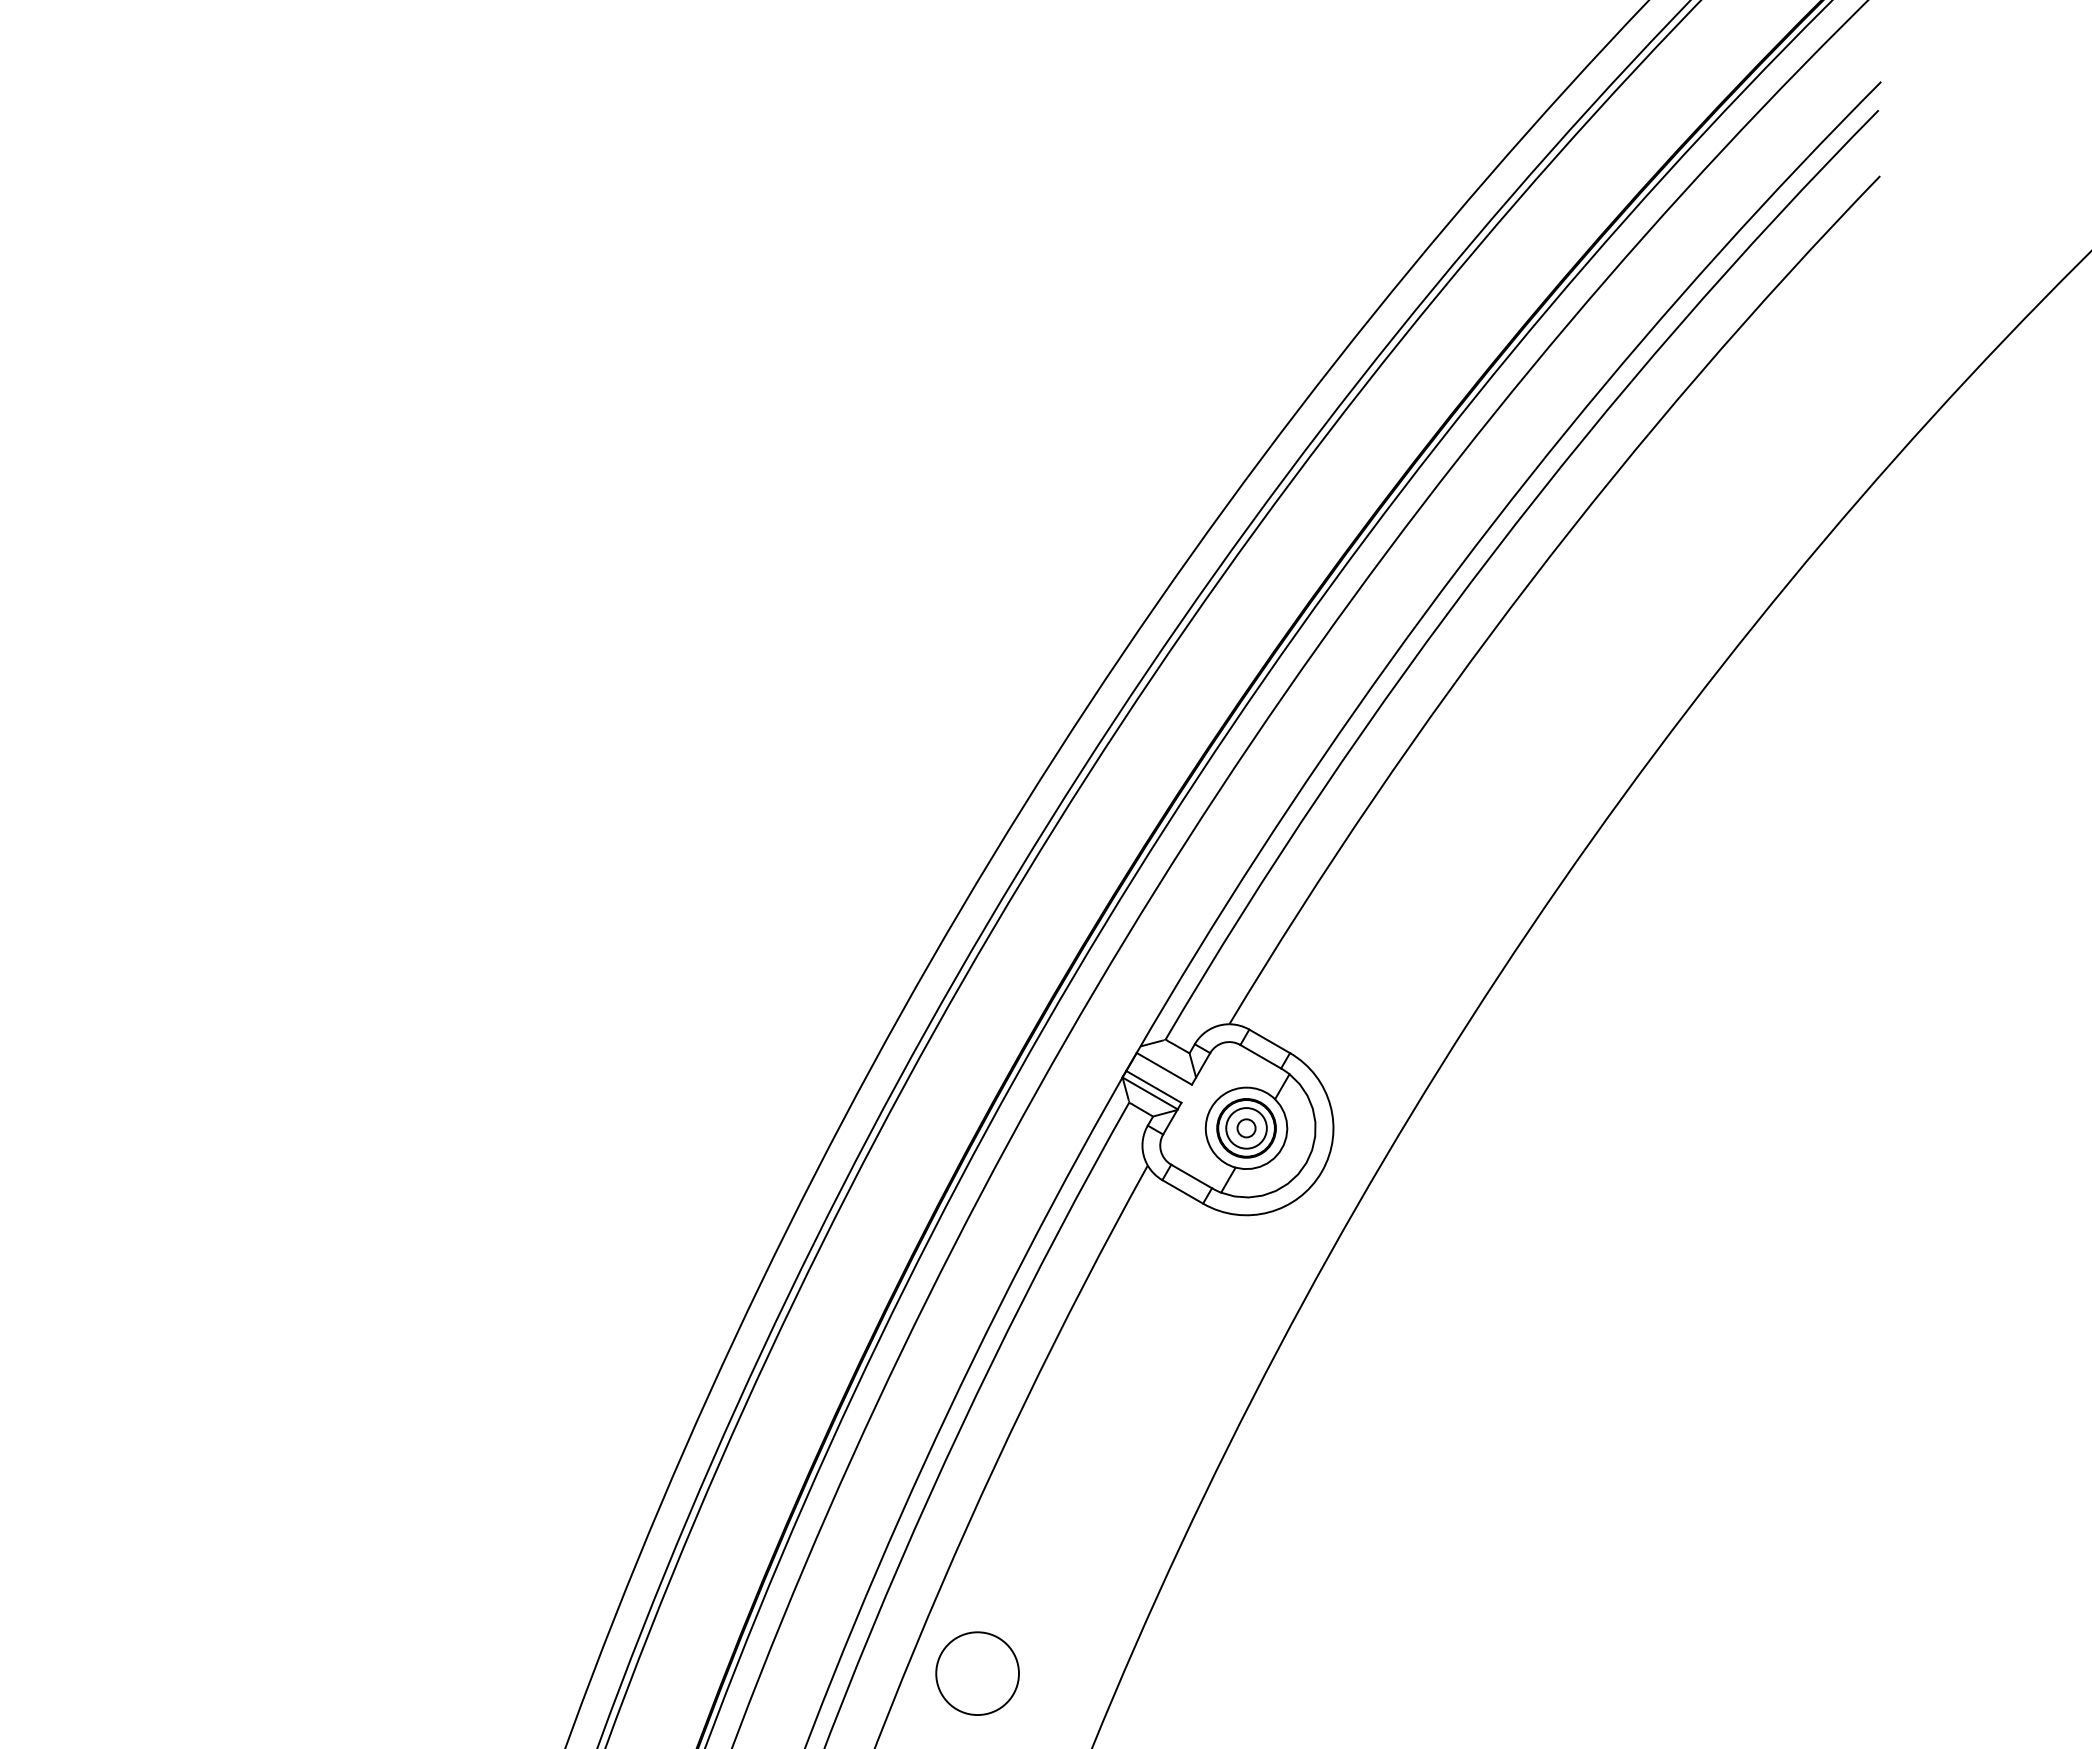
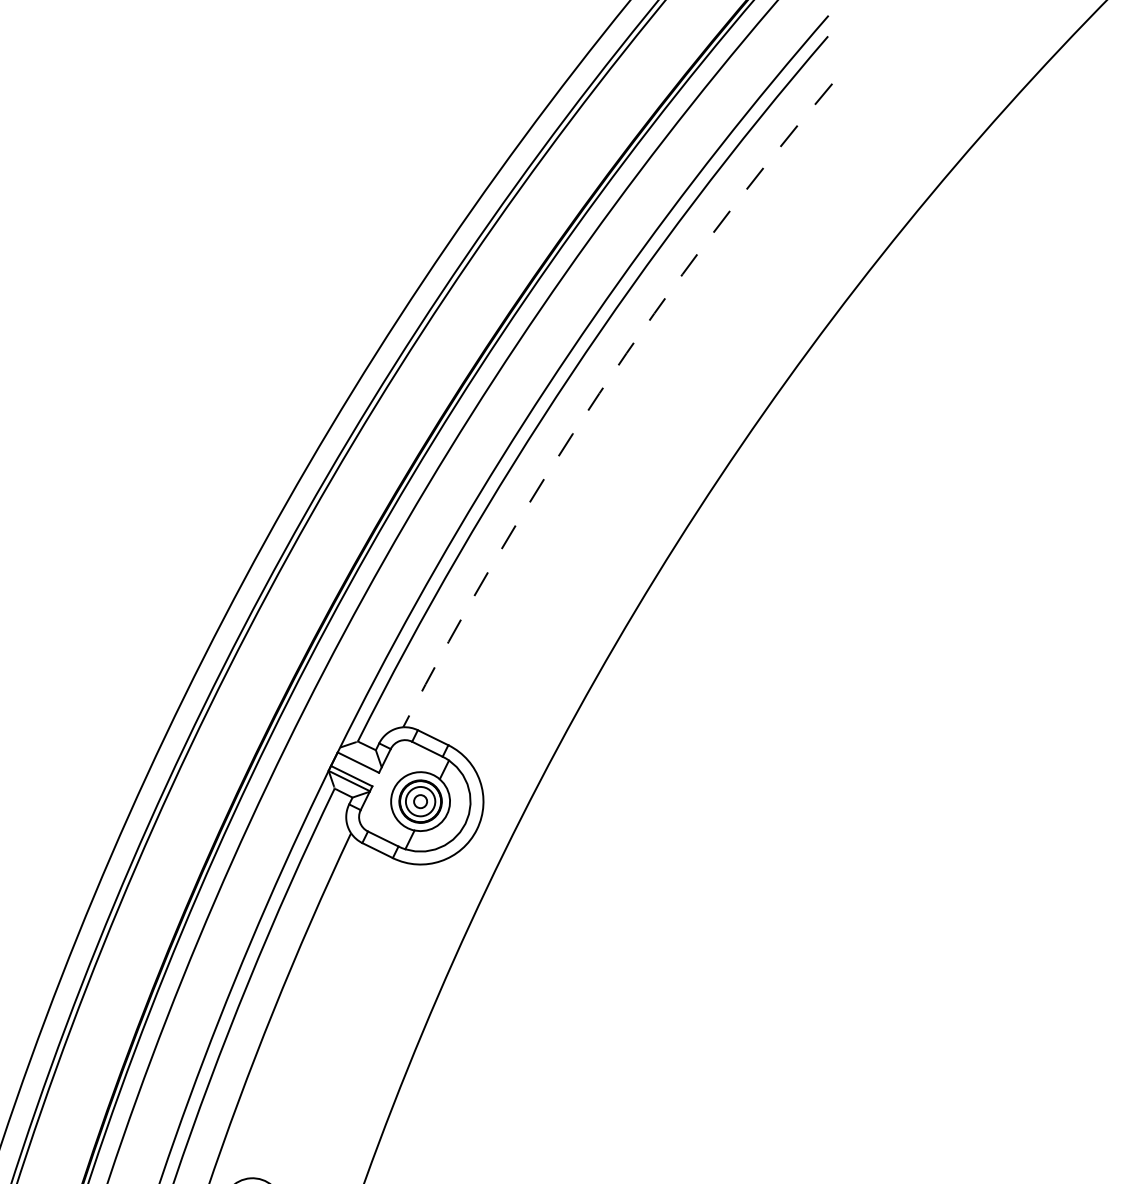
arc: (1530, 581) -> (599, 393), solid -> dashed

